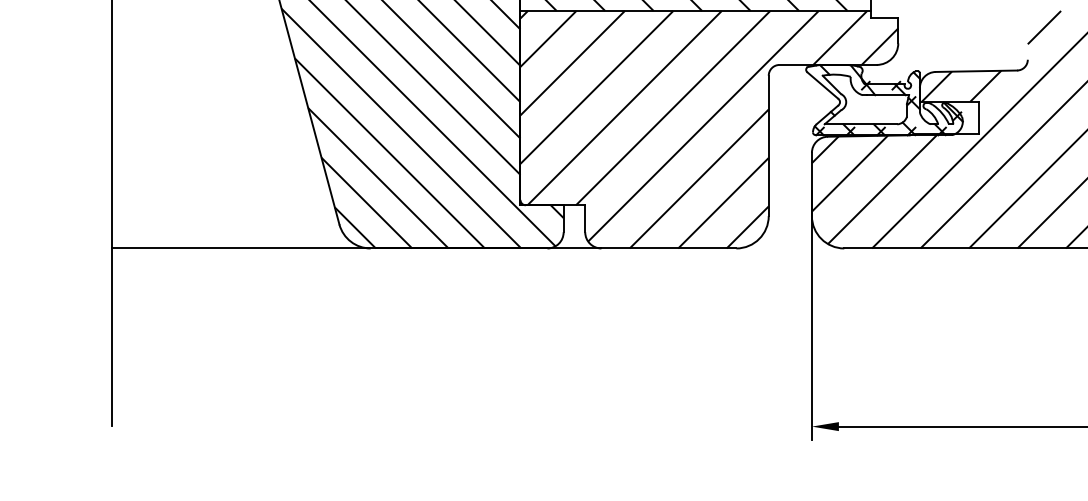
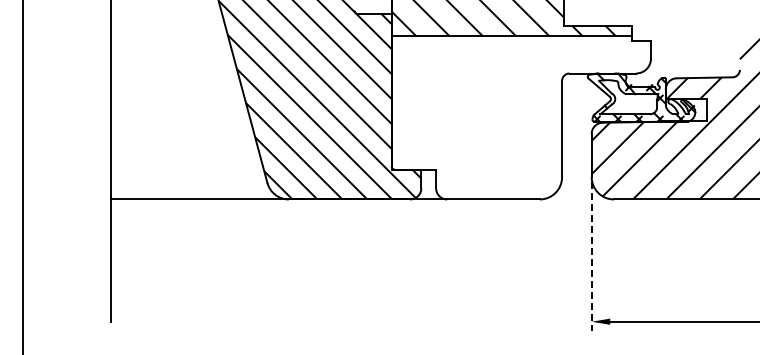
hatch: (708, 129) -> (520, 117), removed
line: (811, 317) -> (591, 246), solid -> dashed

